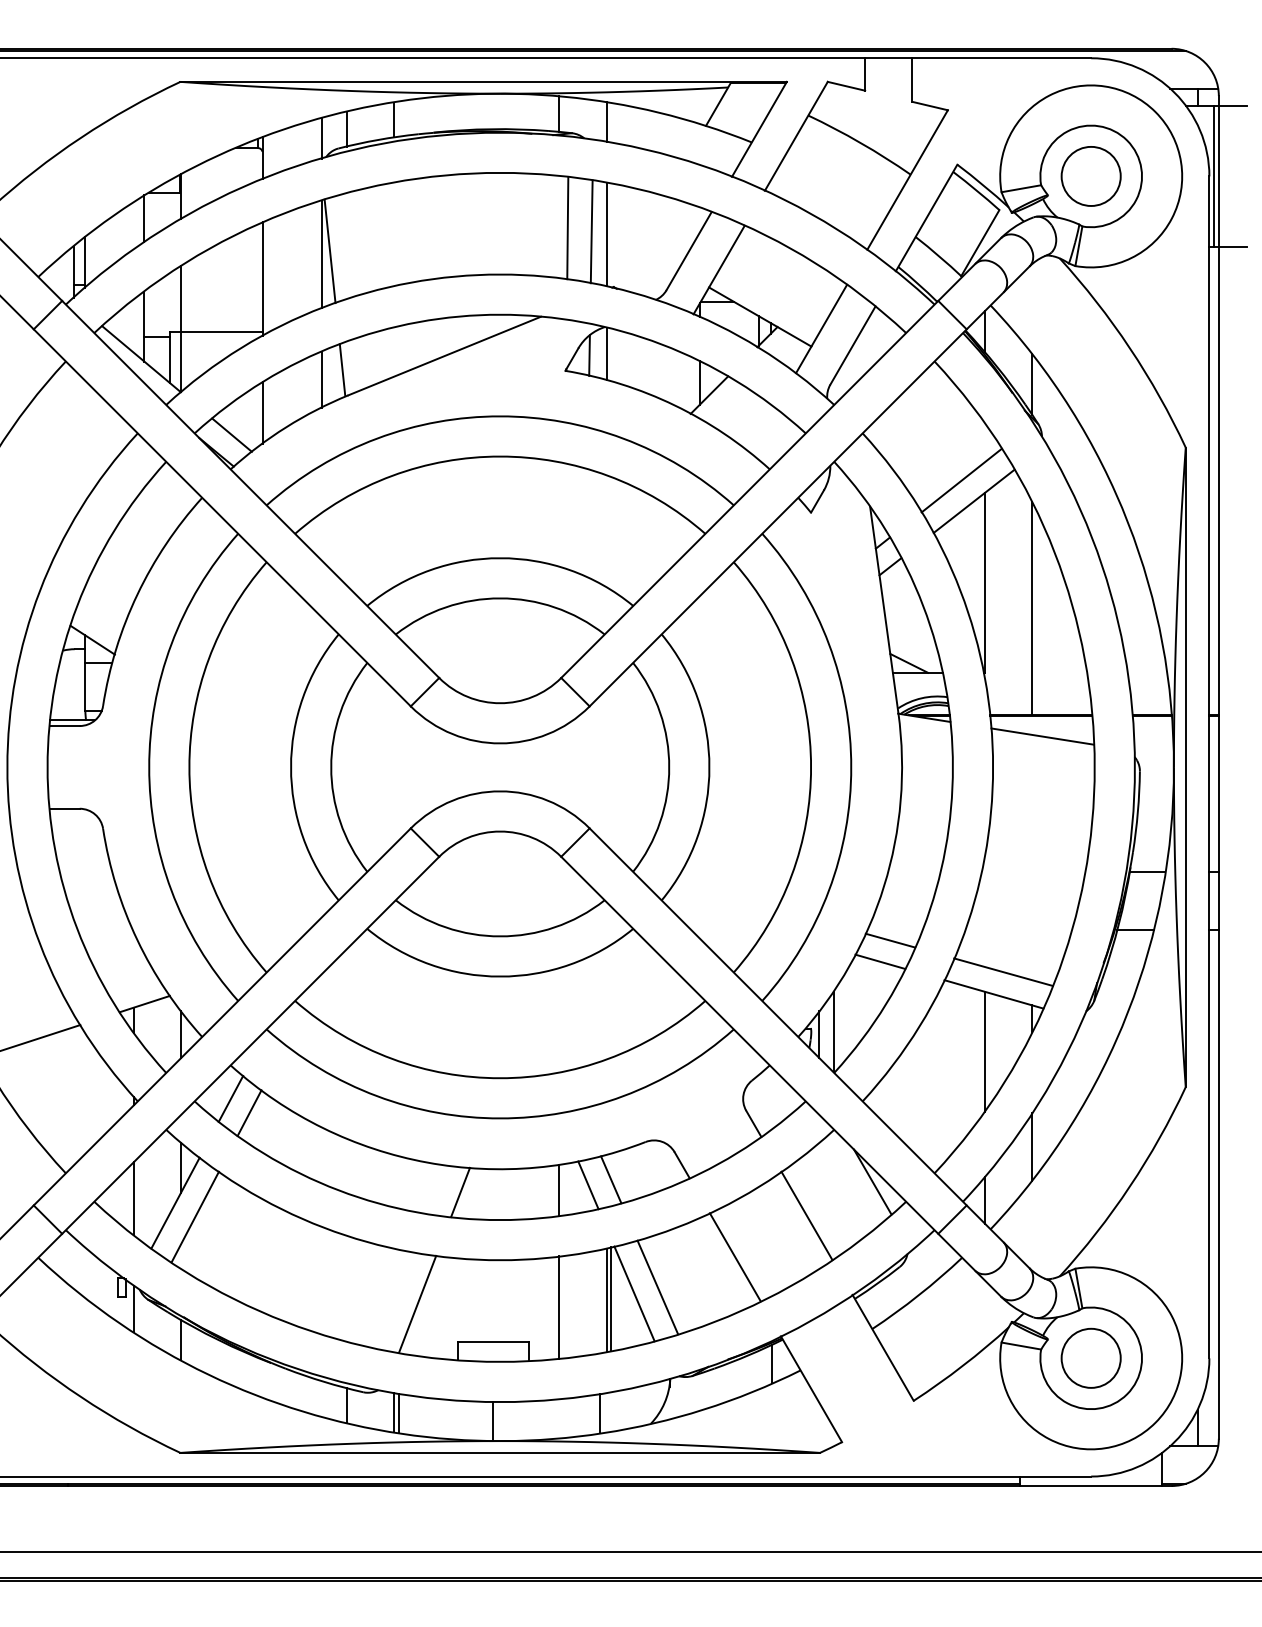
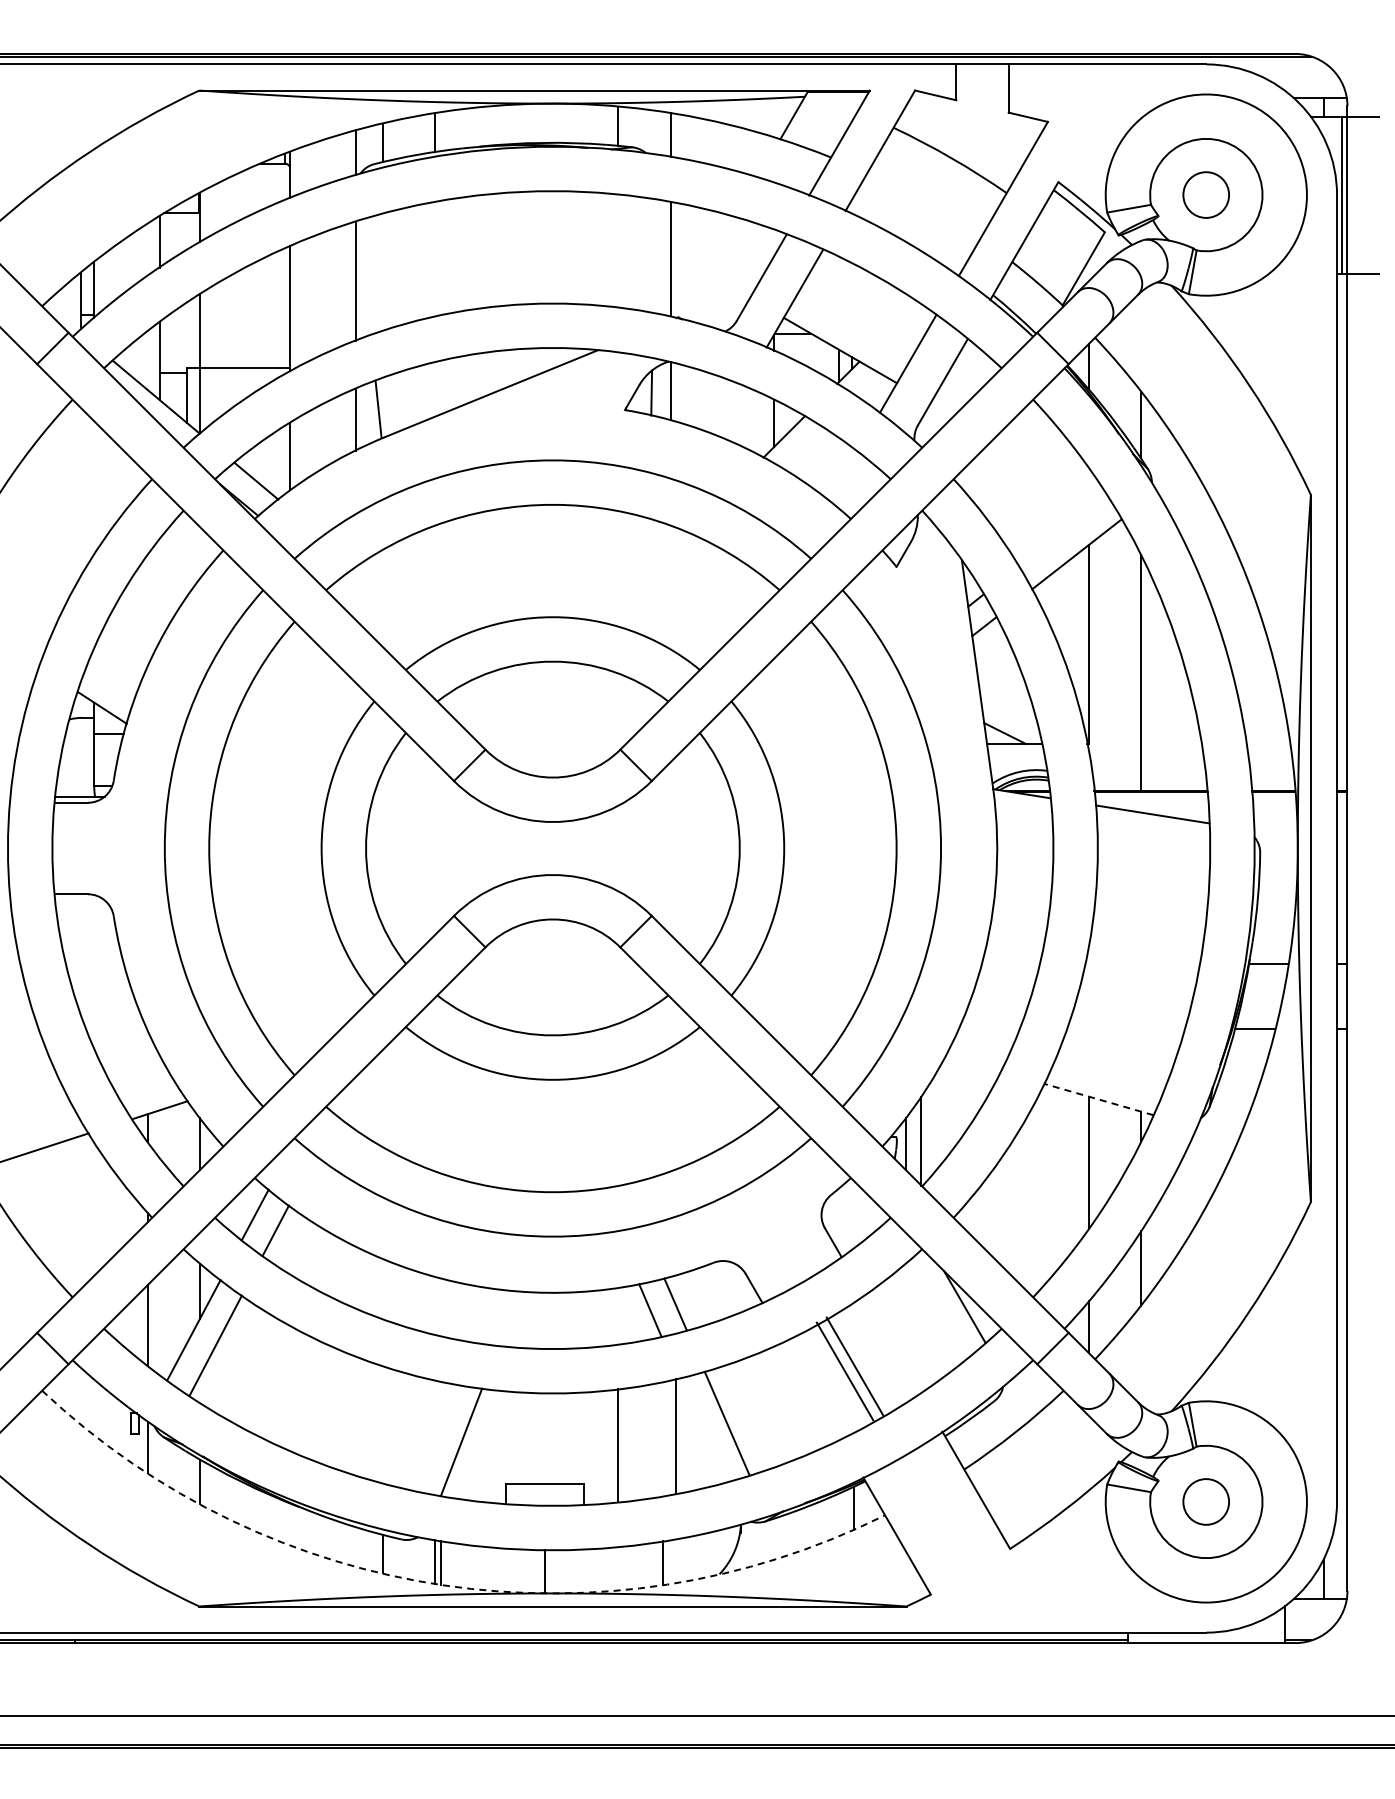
circle: (1090, 175) -> (1205, 194), size x0.7
line: (567, 227) -> (627, 251), removed
line: (592, 231) -> (654, 256), removed
line: (329, 250) -> (364, 277), removed
line: (961, 480) -> (1062, 531), removed
line: (890, 940) -> (984, 1039), removed
line: (879, 961) -> (972, 1063), removed
line: (1002, 971) -> (1108, 1074), removed
line: (993, 994) -> (1098, 1099), solid -> dashed
line: (559, 1189) -> (618, 1315), removed
line: (460, 1192) -> (508, 1318), removed
line: (806, 1215) -> (844, 1371), moved
line: (735, 1256) -> (854, 1365), moved
line: (634, 1293) -> (701, 1430), removed
line: (606, 1300) -> (670, 1437), removed
circle: (1090, 1357) -> (1205, 1501), size x0.7
arc: (402, 1433) -> (444, 1585), solid -> dashed

